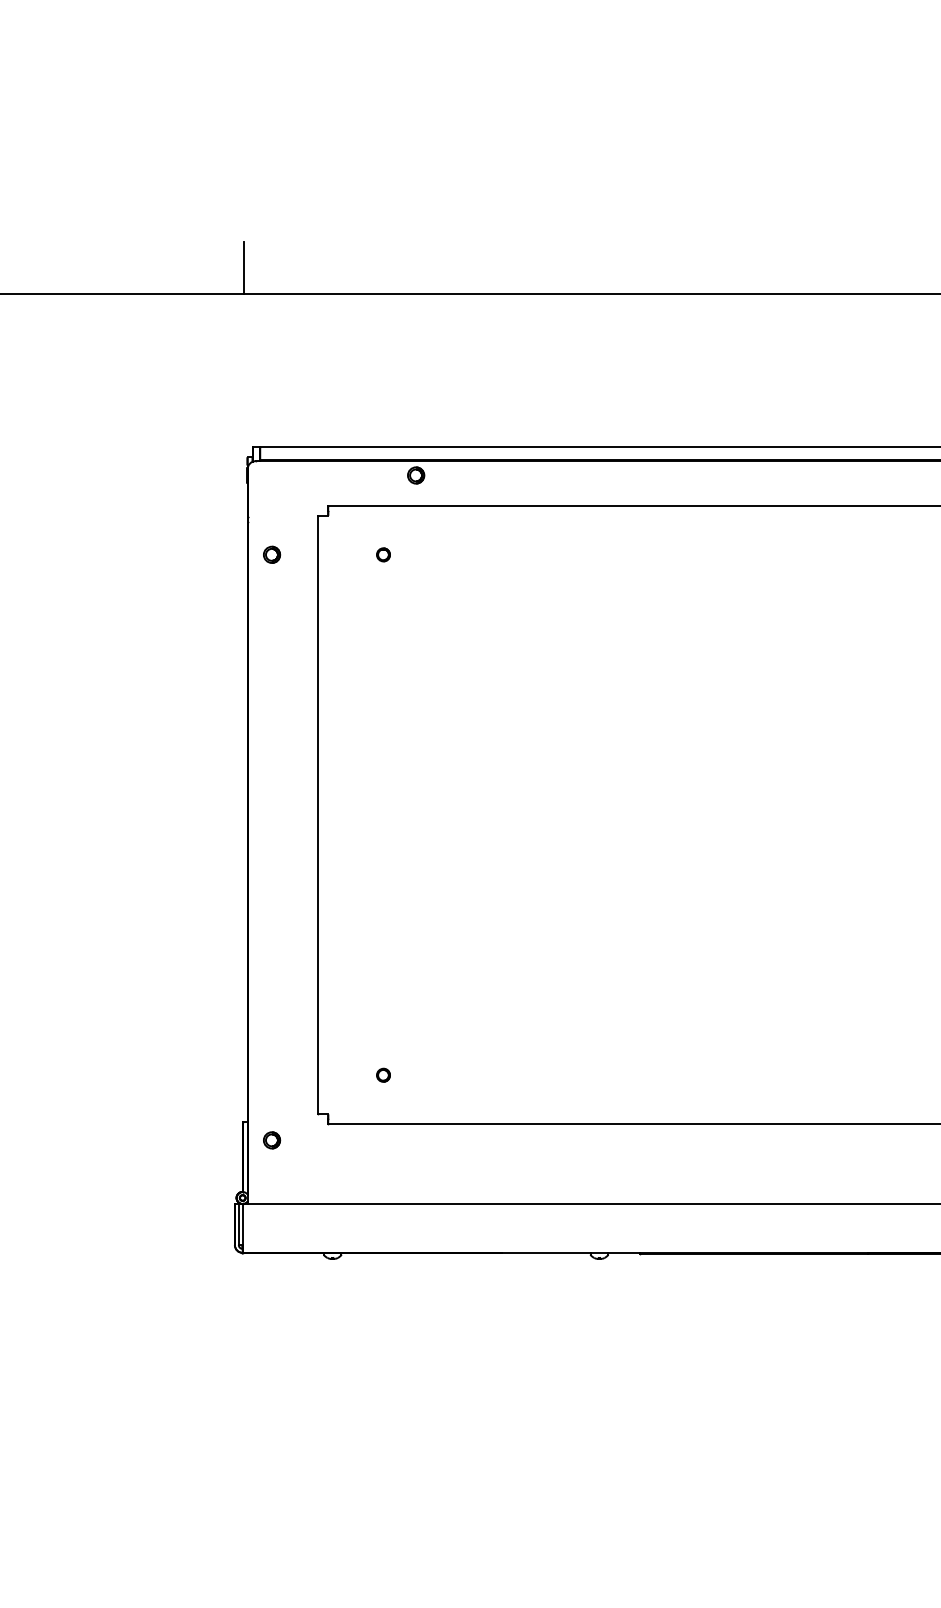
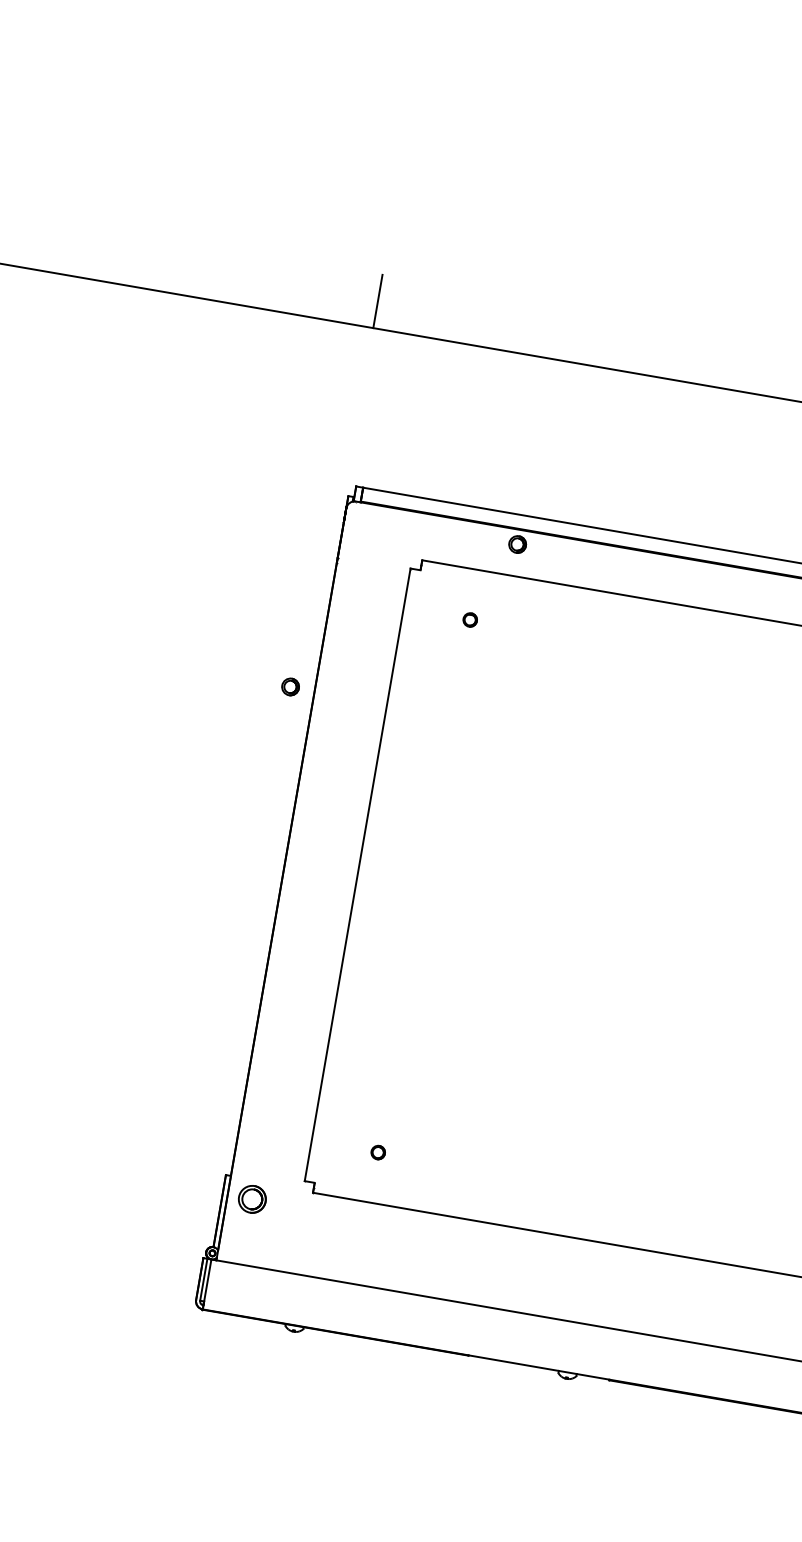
part: (272, 554) -> (291, 686), moved
part: (272, 1140) -> (253, 1199), size x1.6

